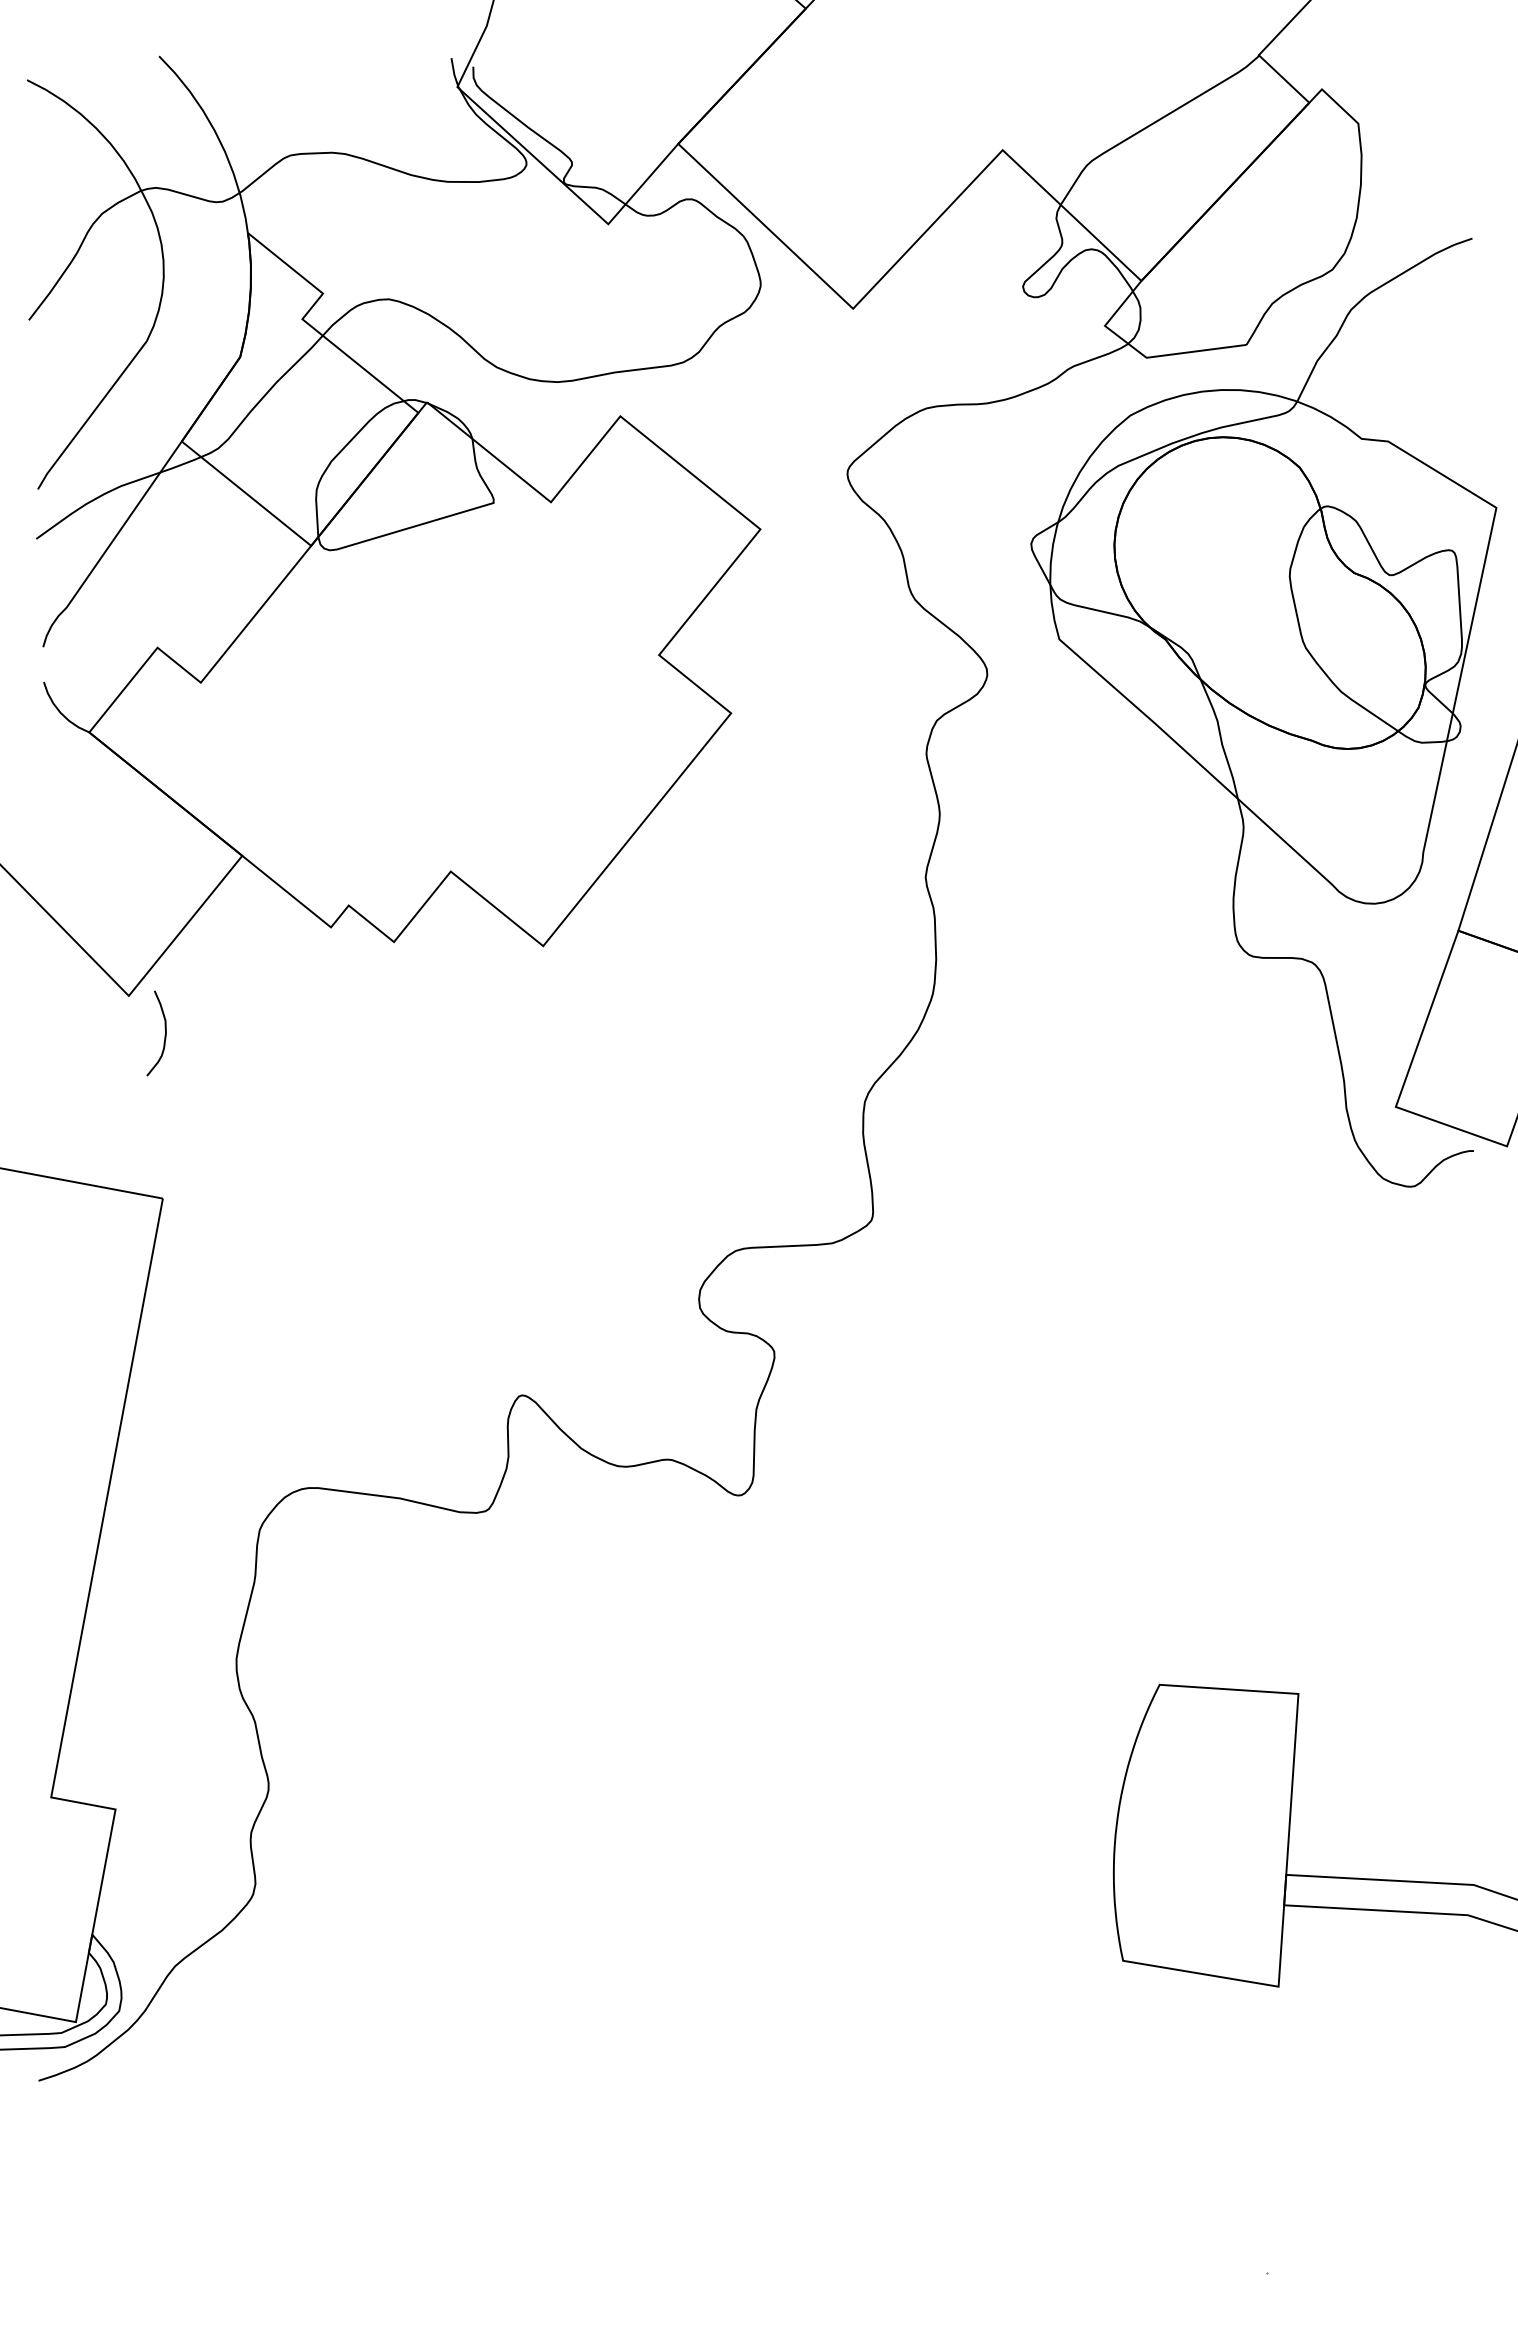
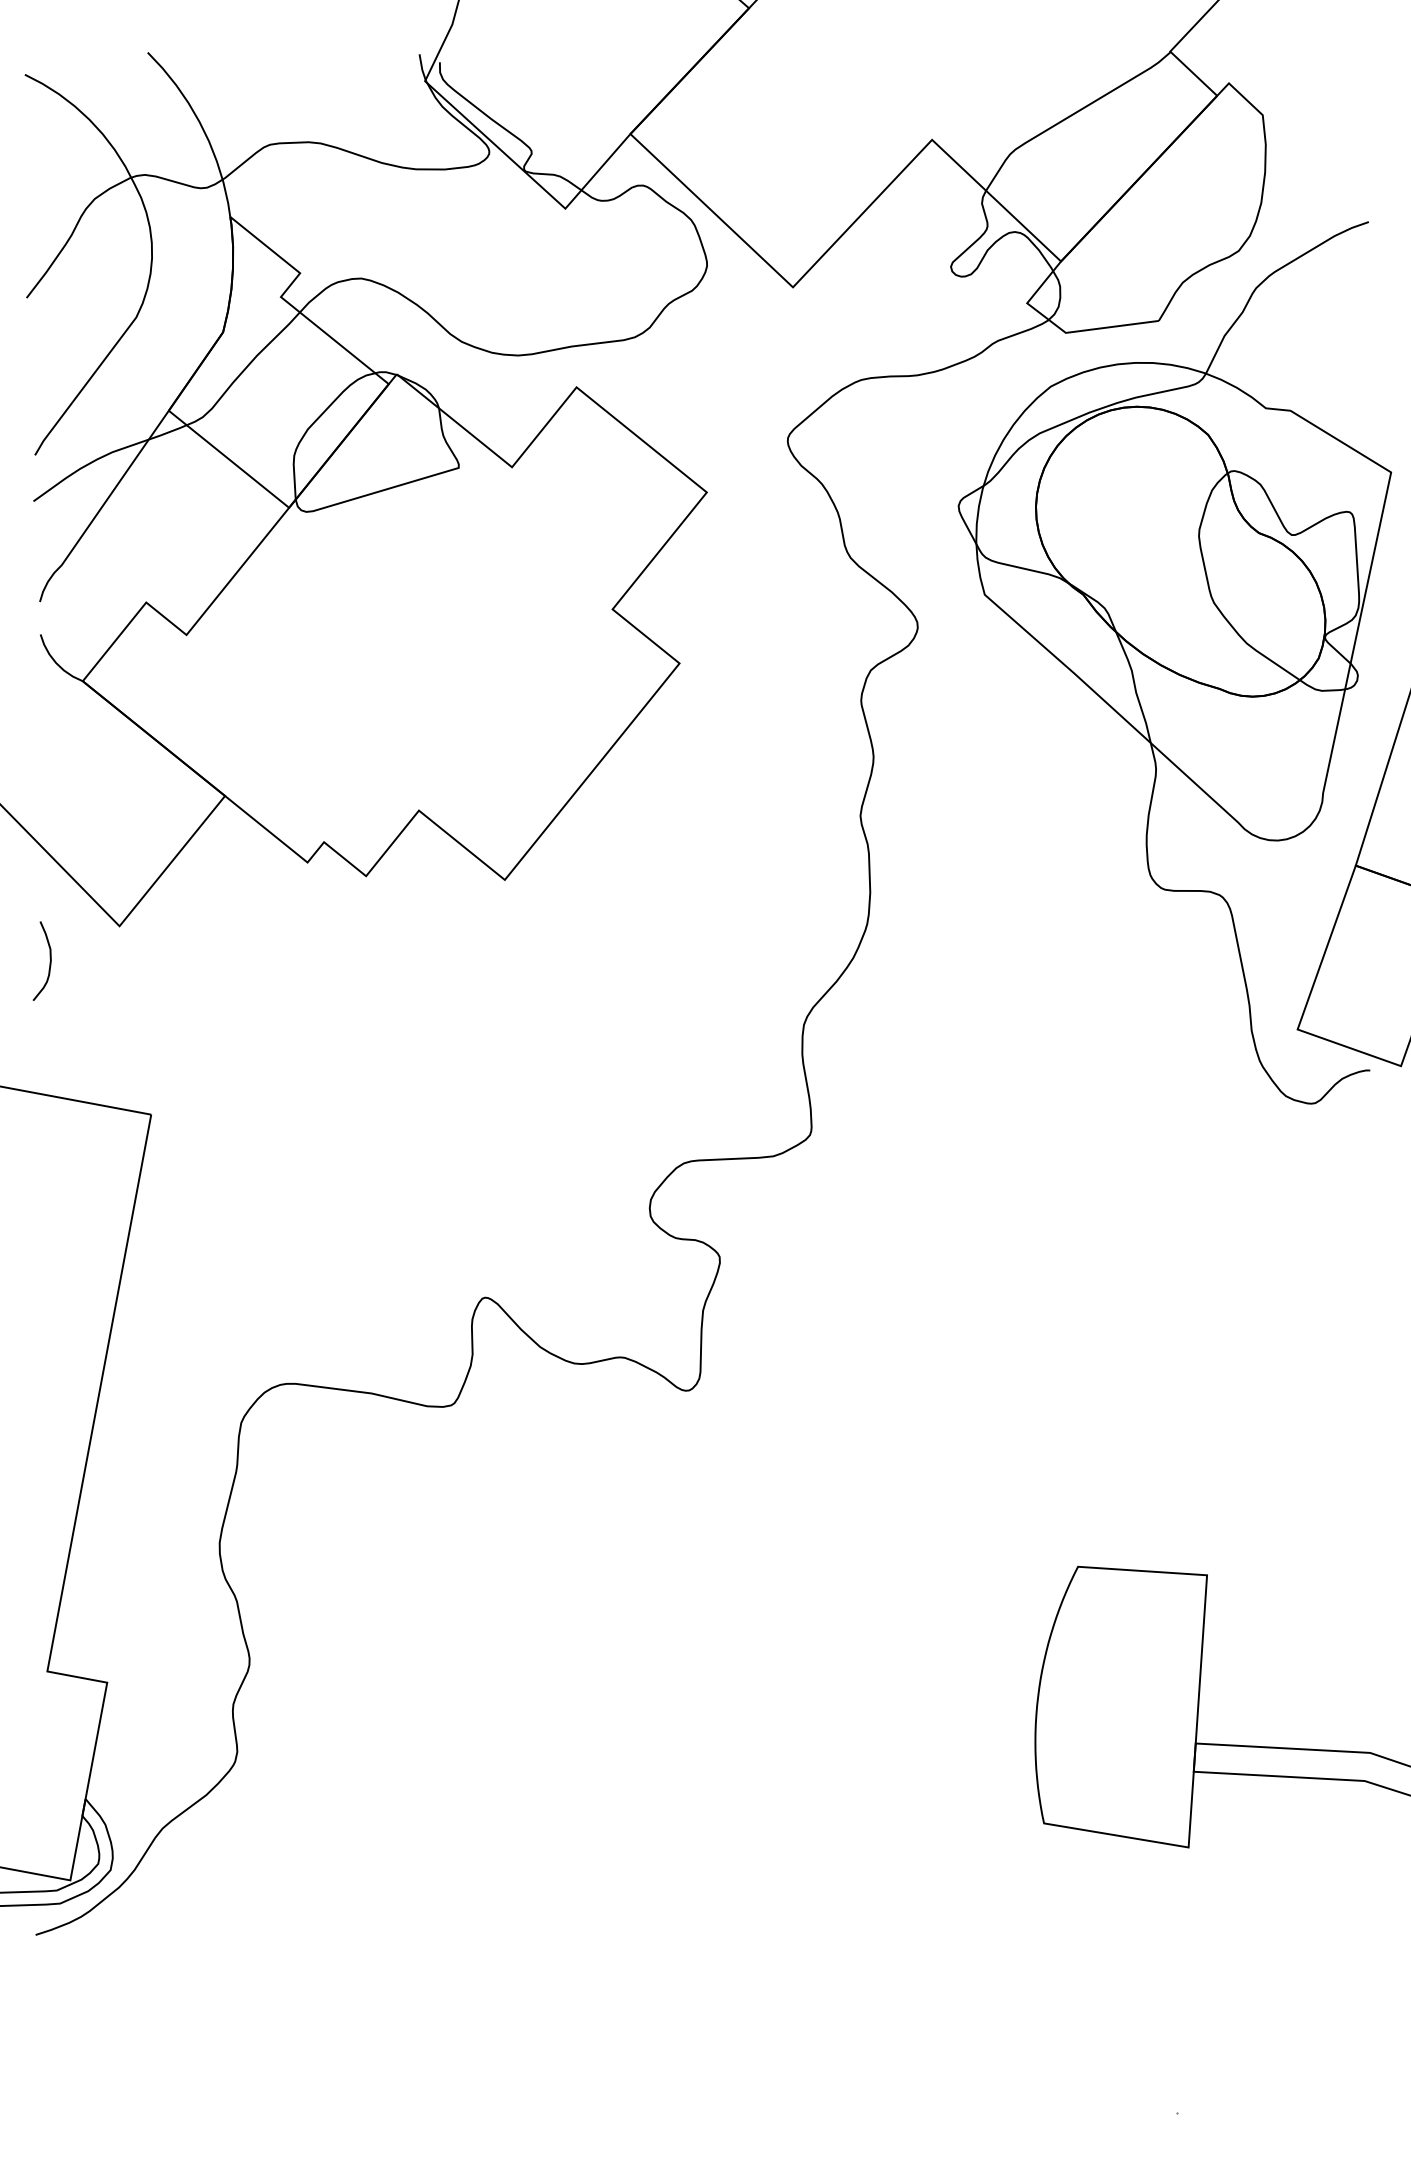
curve: (164, 1034) -> (49, 962), moved

